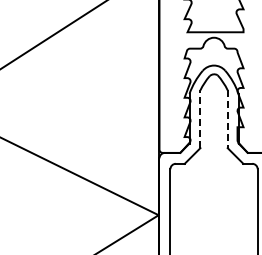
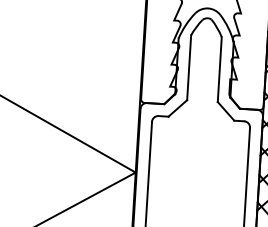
line: (200, 119) -> (189, 68), dashed -> solid
line: (227, 119) -> (219, 69), dashed -> solid

